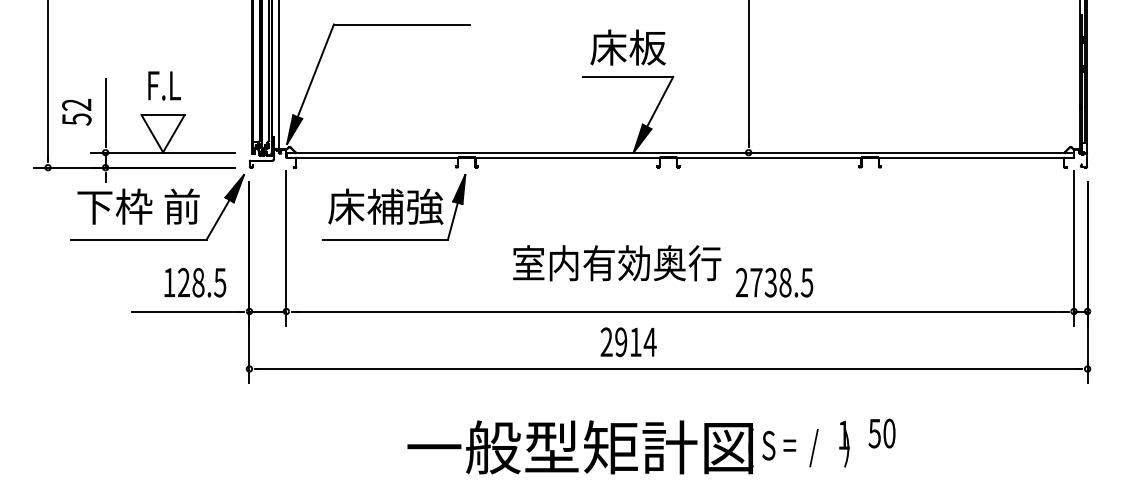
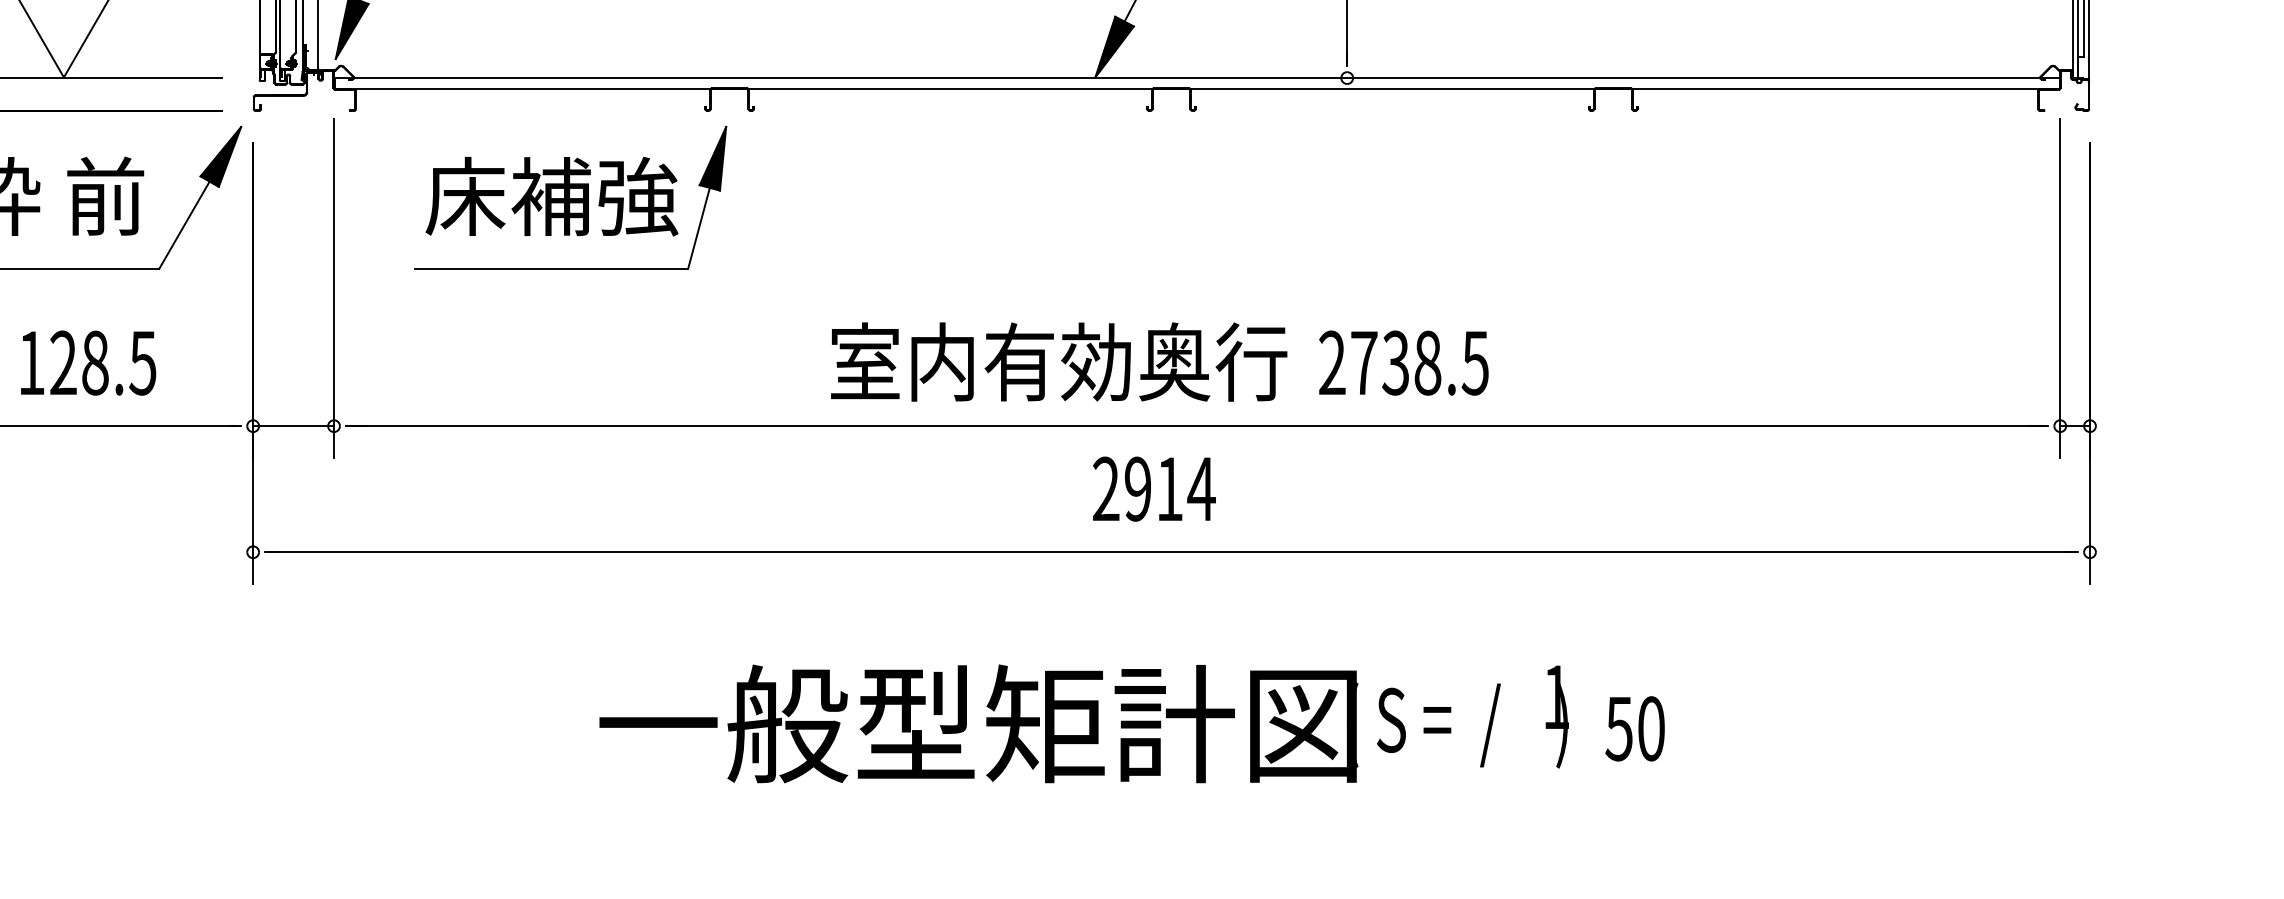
text: (617, 263) -> (1059, 362), moved
text: (195, 282) -> (88, 362), moved
text: (628, 342) -> (1153, 489), moved
text: (881, 433) -> (1633, 728), moved

